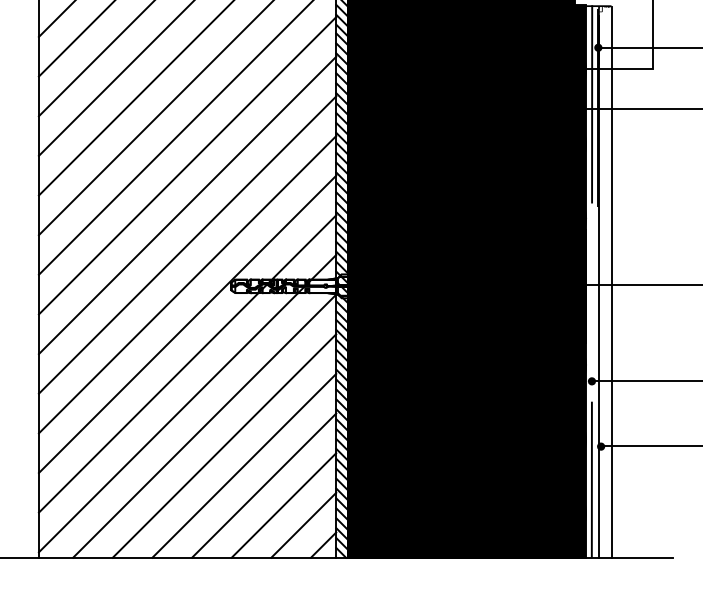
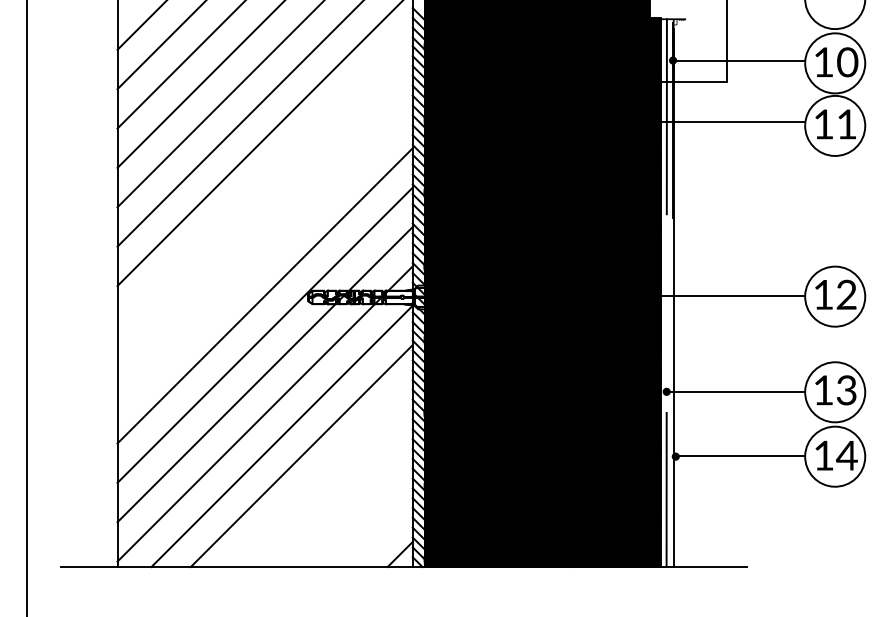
line: (186, 165) -> (264, 177), removed
line: (186, 204) -> (264, 216), removed
line: (186, 245) -> (264, 256), removed
line: (611, 282) -> (686, 293), removed
line: (244, 465) -> (321, 475), removed
line: (263, 485) -> (340, 495), removed
line: (283, 505) -> (360, 515), removed
line: (303, 525) -> (380, 534), removed

